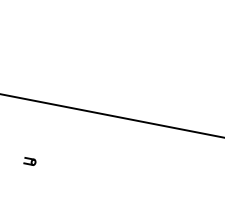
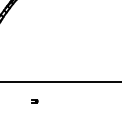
part: (28, 161) -> (34, 101), moved

